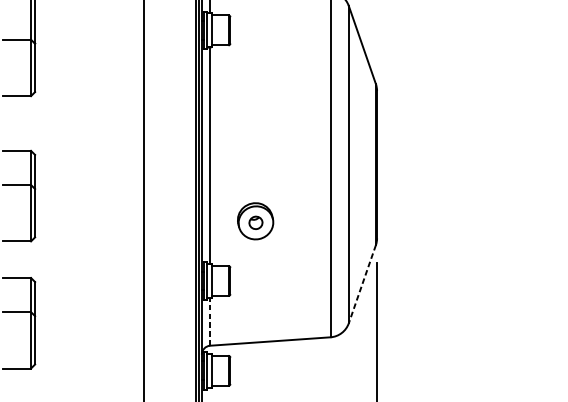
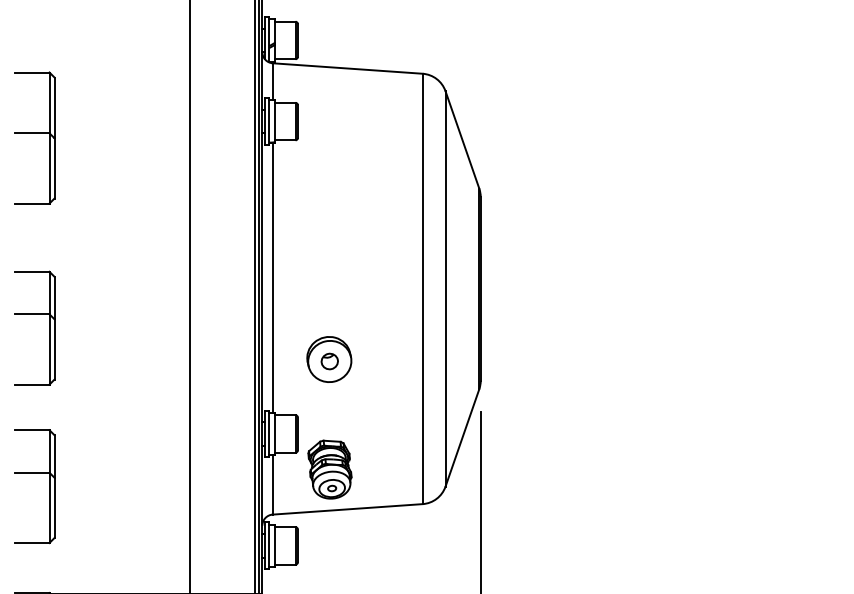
line: (362, 283) -> (462, 437), dashed -> solid
part: (255, 309) -> (329, 469), added
line: (209, 321) -> (272, 484), dashed -> solid

